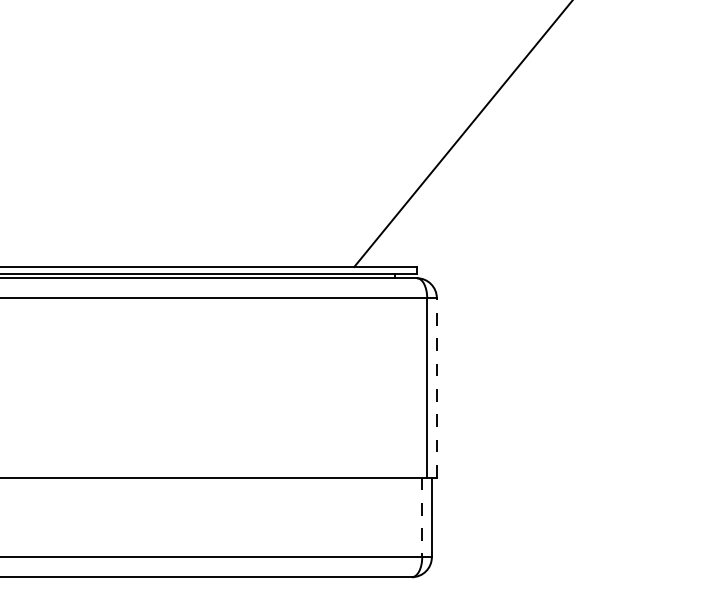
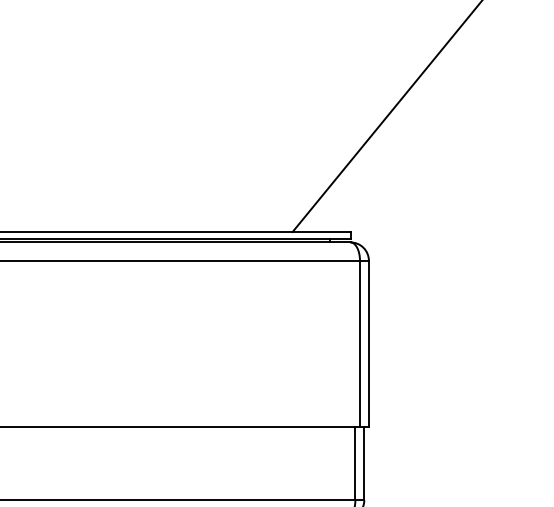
line: (436, 387) -> (368, 343), dashed -> solid
line: (422, 517) -> (355, 463), dashed -> solid

